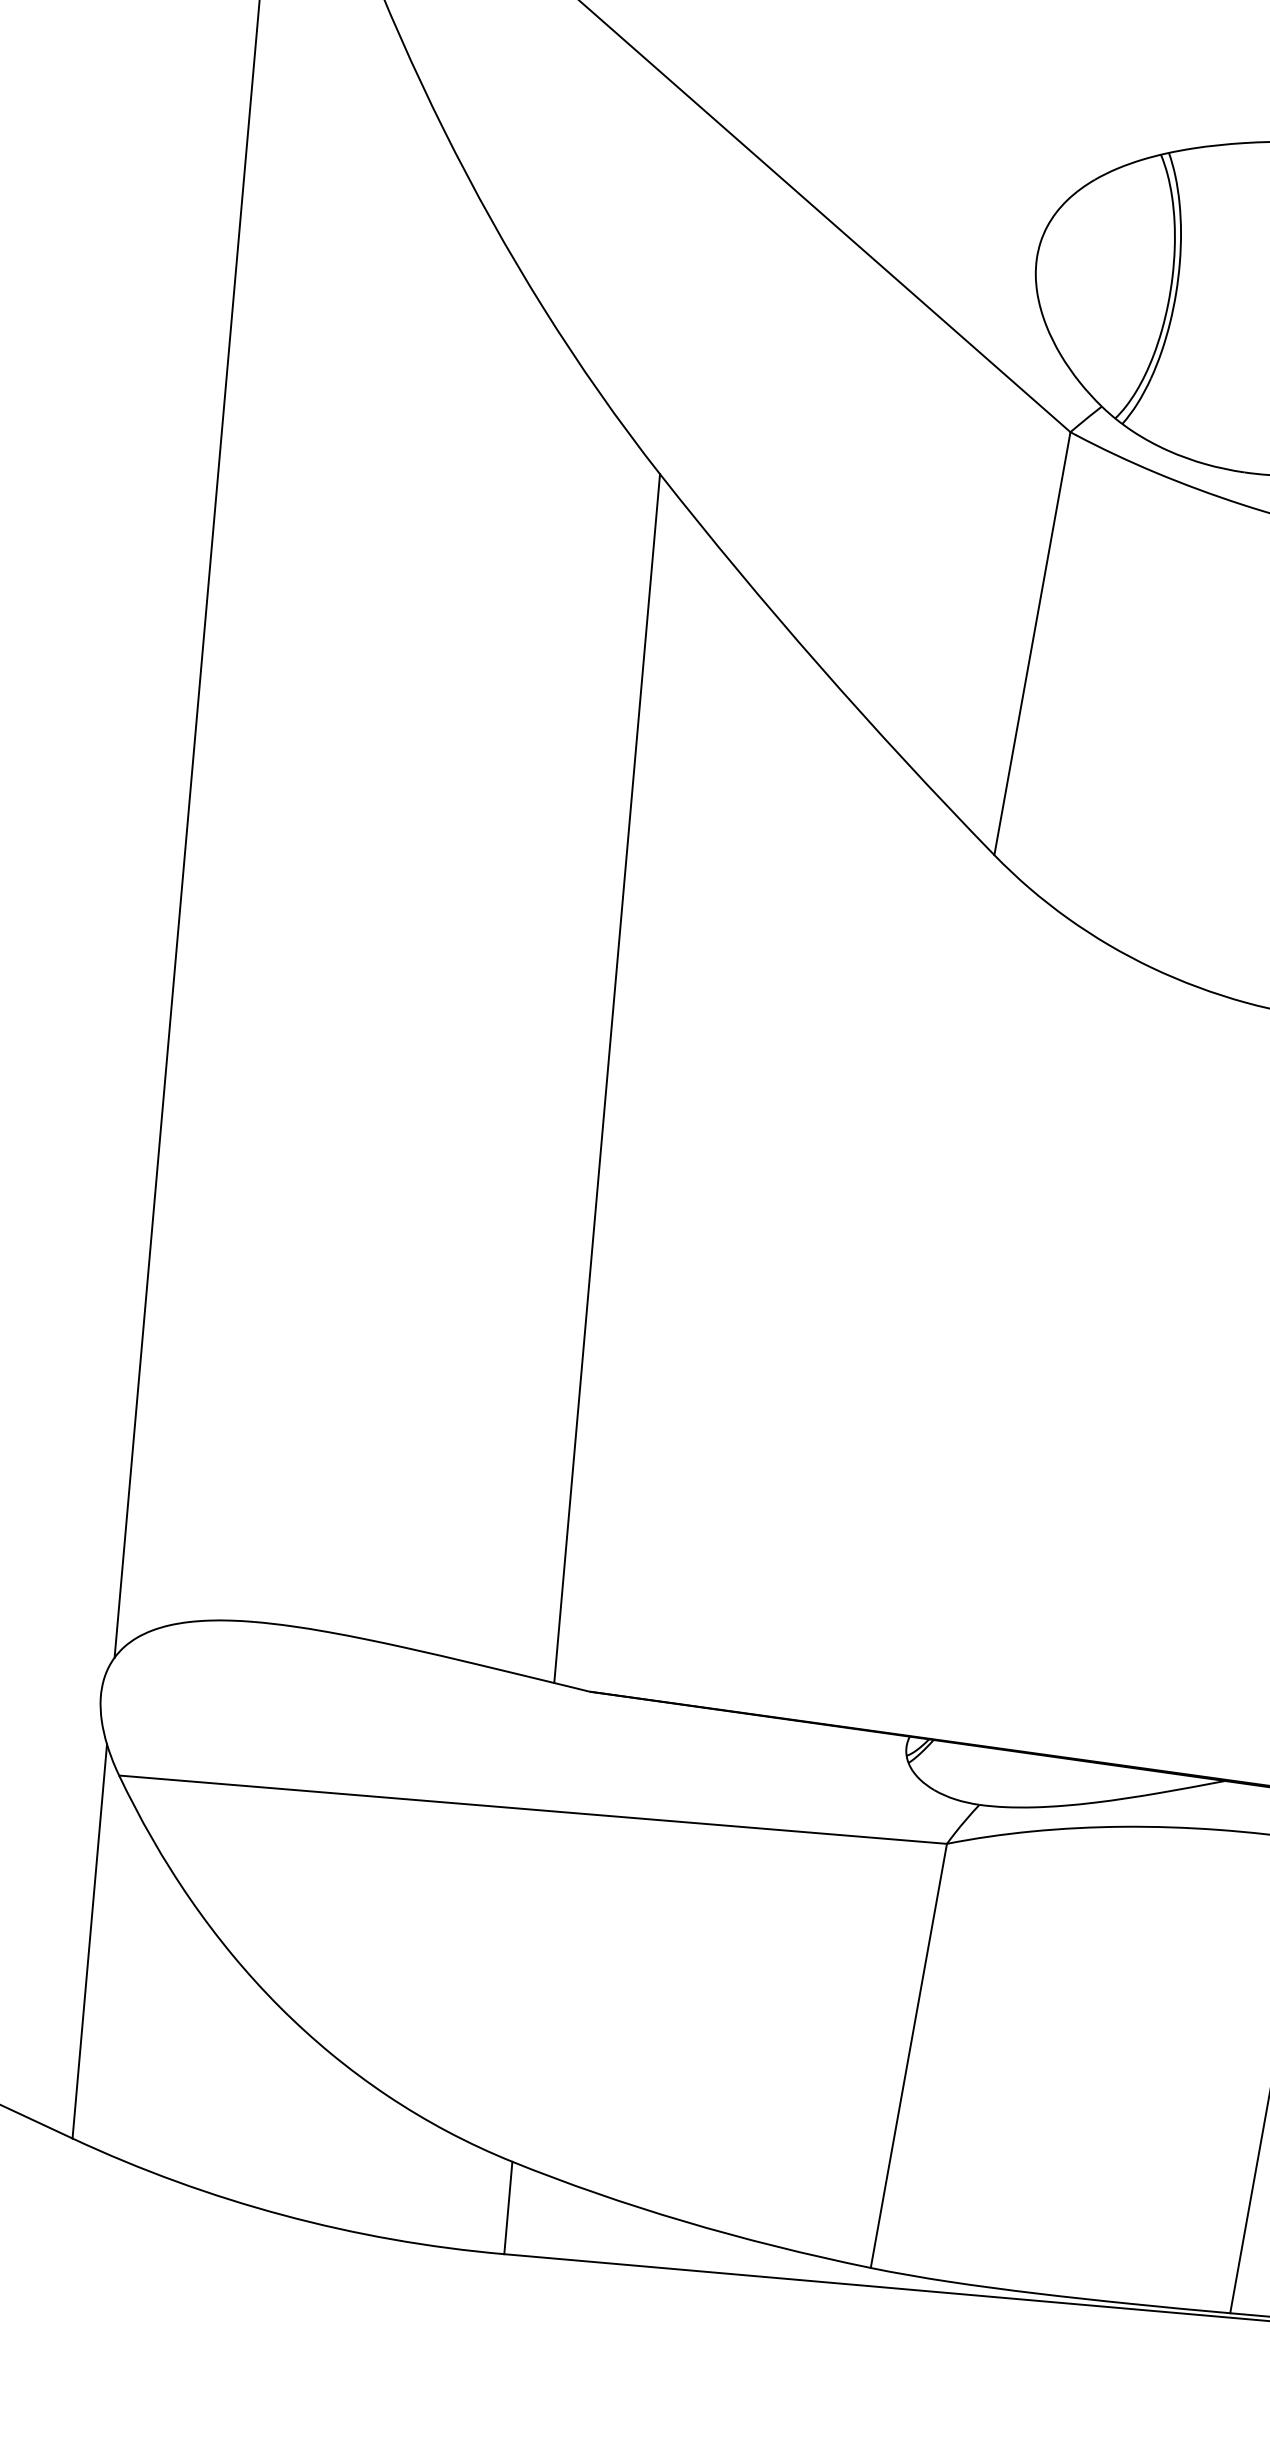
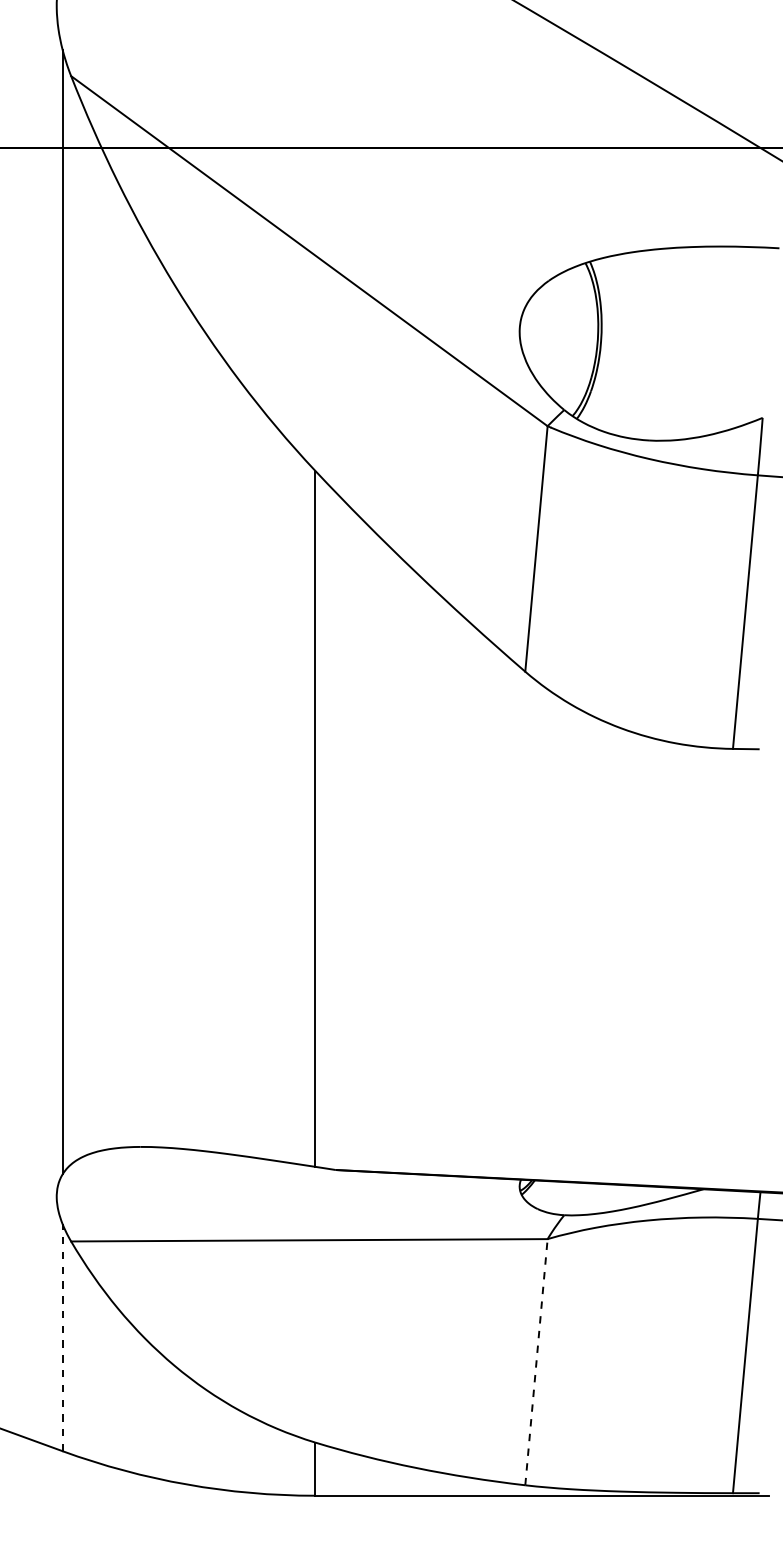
line: (89, 1941) -> (62, 1337), solid -> dashed
line: (908, 2056) -> (536, 1362), solid -> dashed

